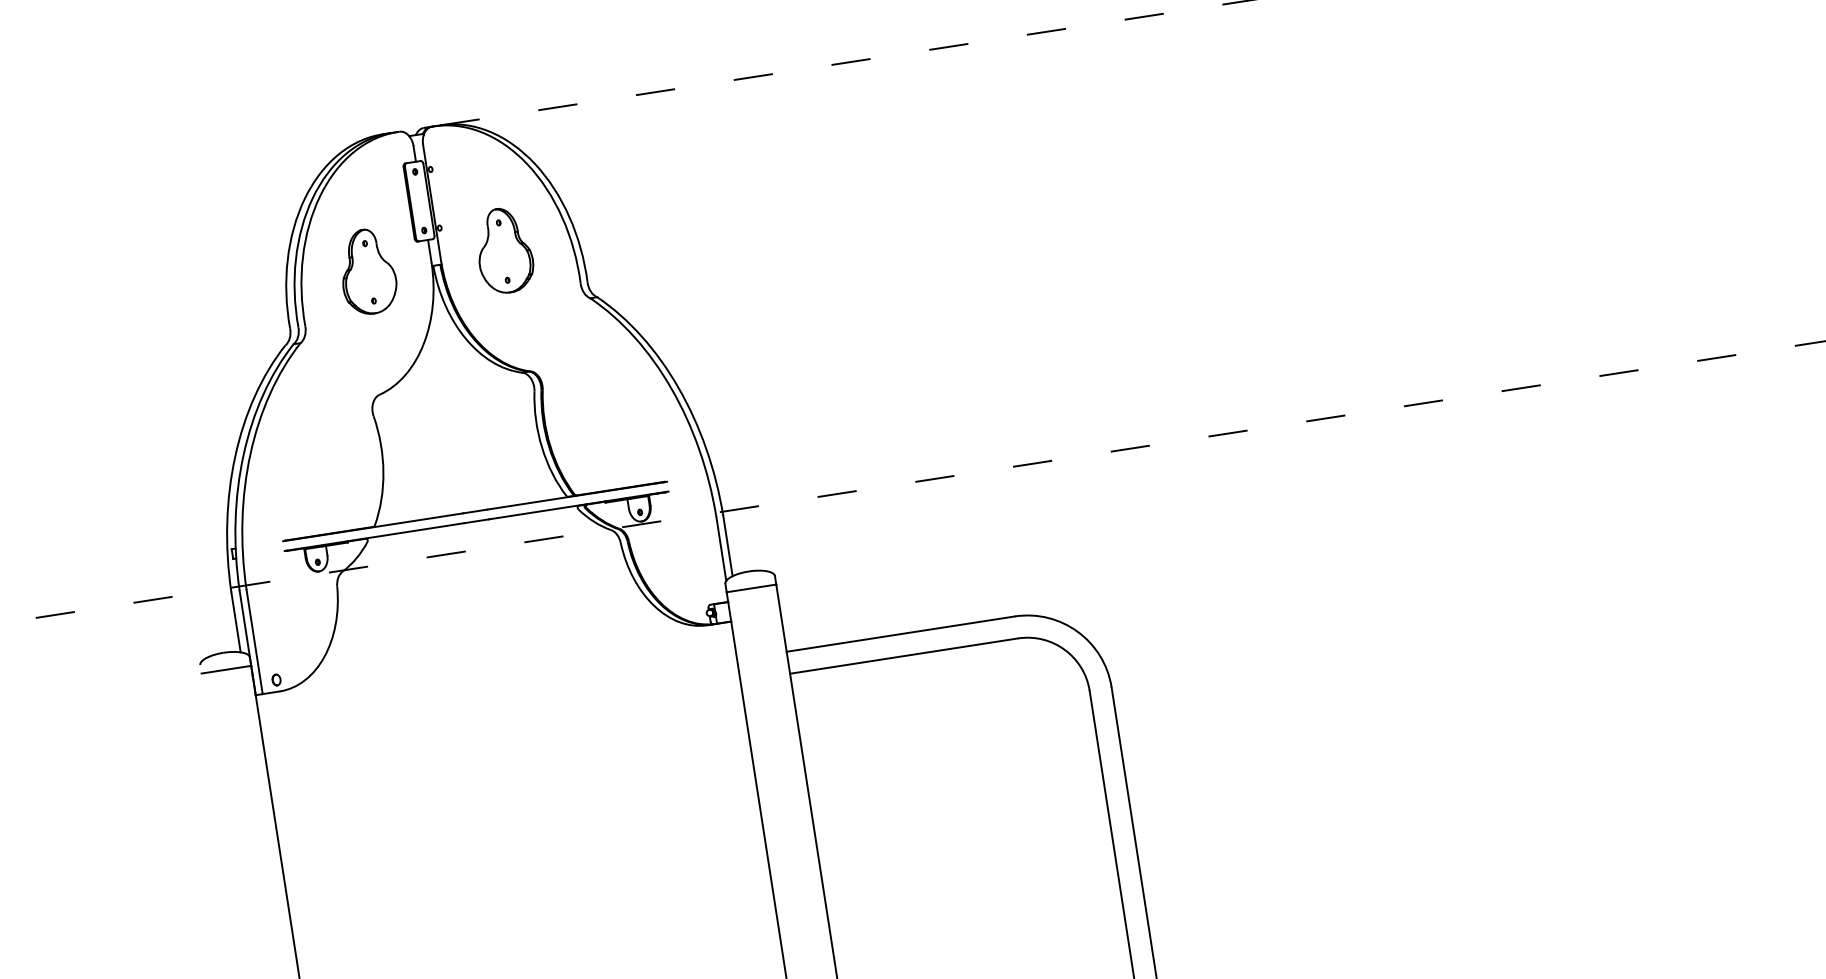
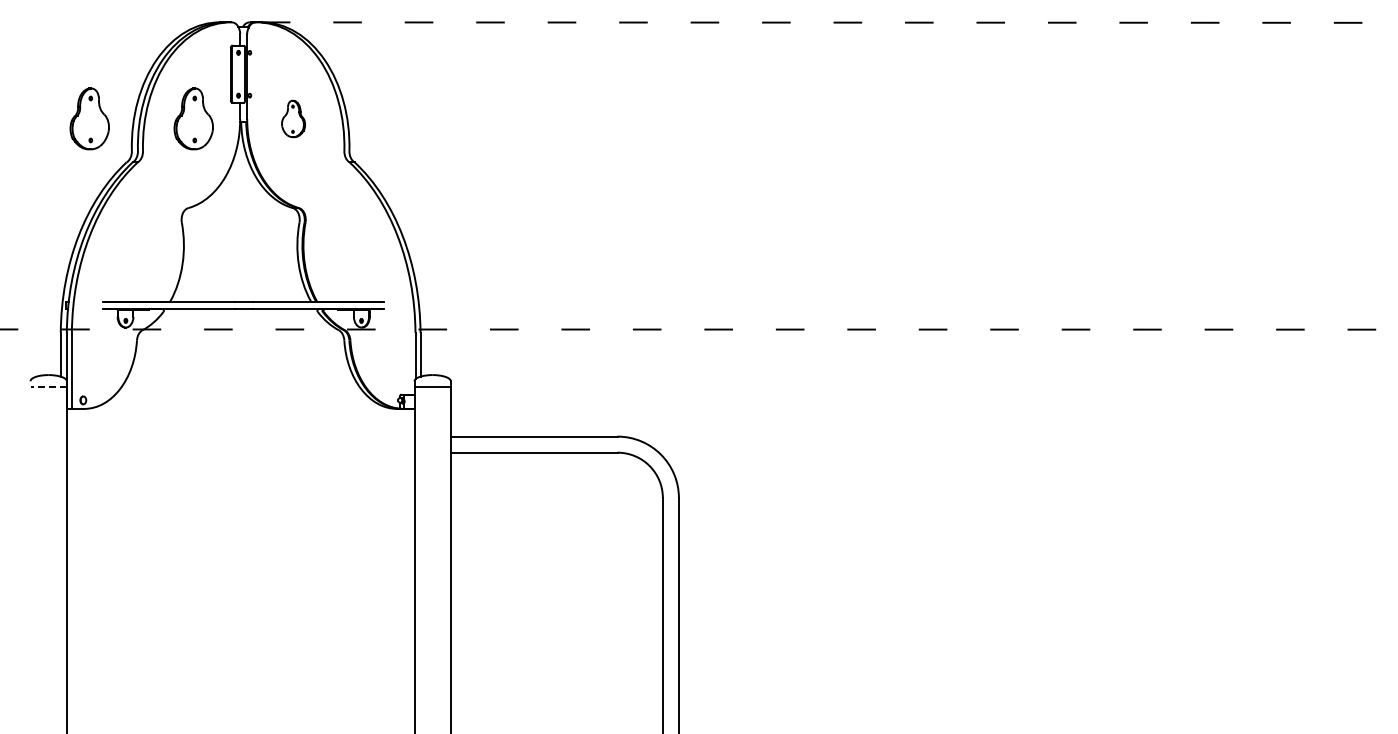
part: (504, 250) -> (293, 118), size x0.6
part: (225, 293) -> (89, 118), added
line: (226, 669) -> (48, 387), solid -> dashed

